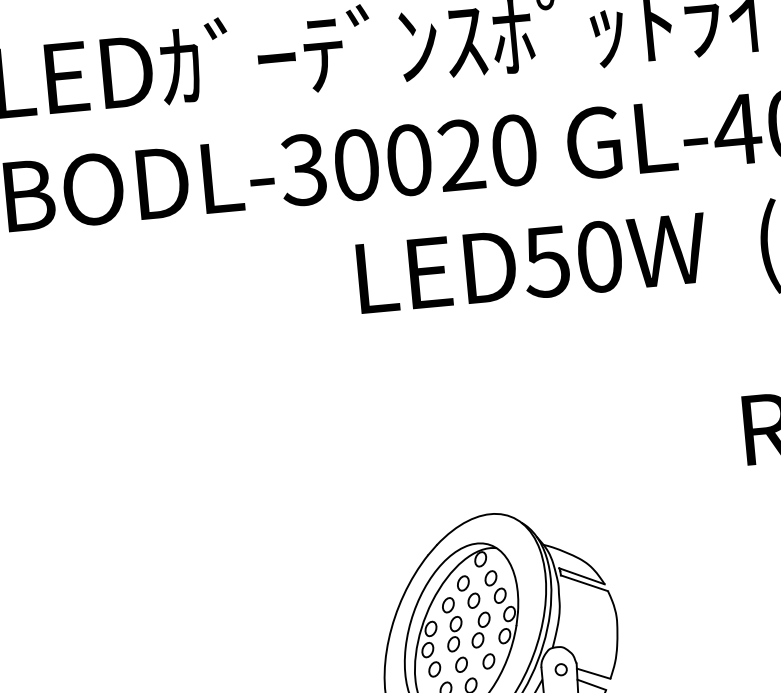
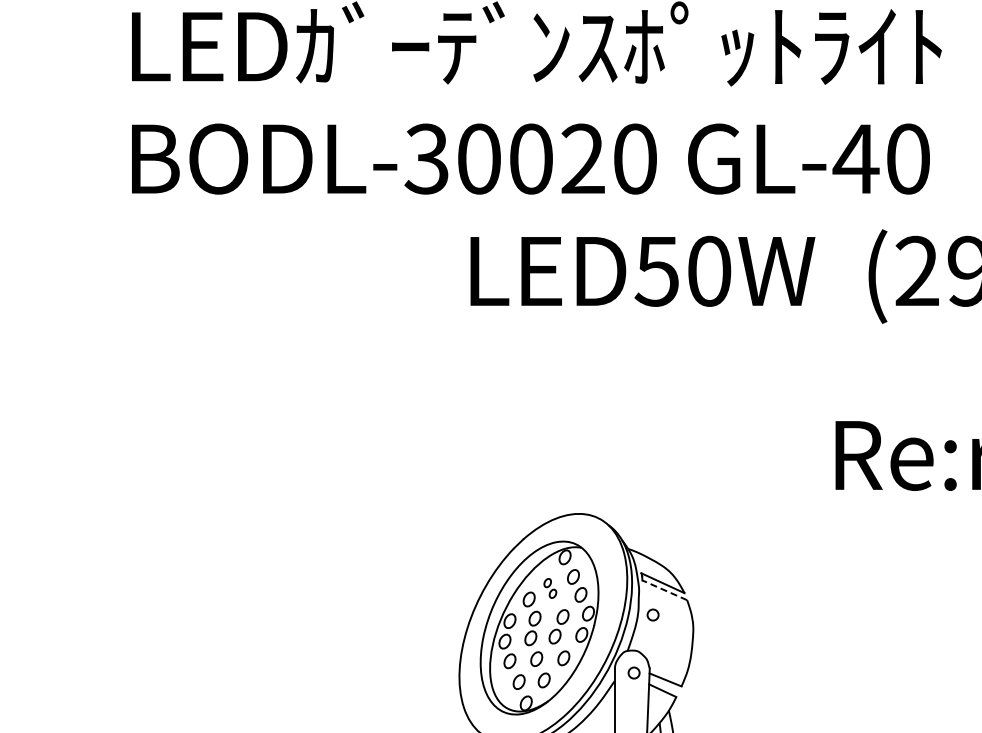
line: (584, 583) -> (664, 590), solid -> dashed
part: (468, 592) -> (550, 588), size x0.6
circle: (574, 608) -> (652, 614), added

